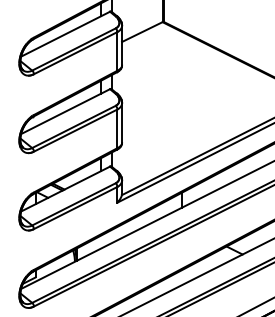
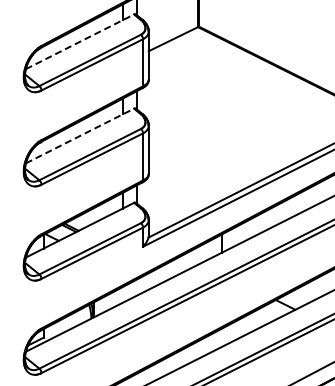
line: (65, 33) -> (79, 41), solid -> dashed
line: (65, 112) -> (79, 136), solid -> dashed

